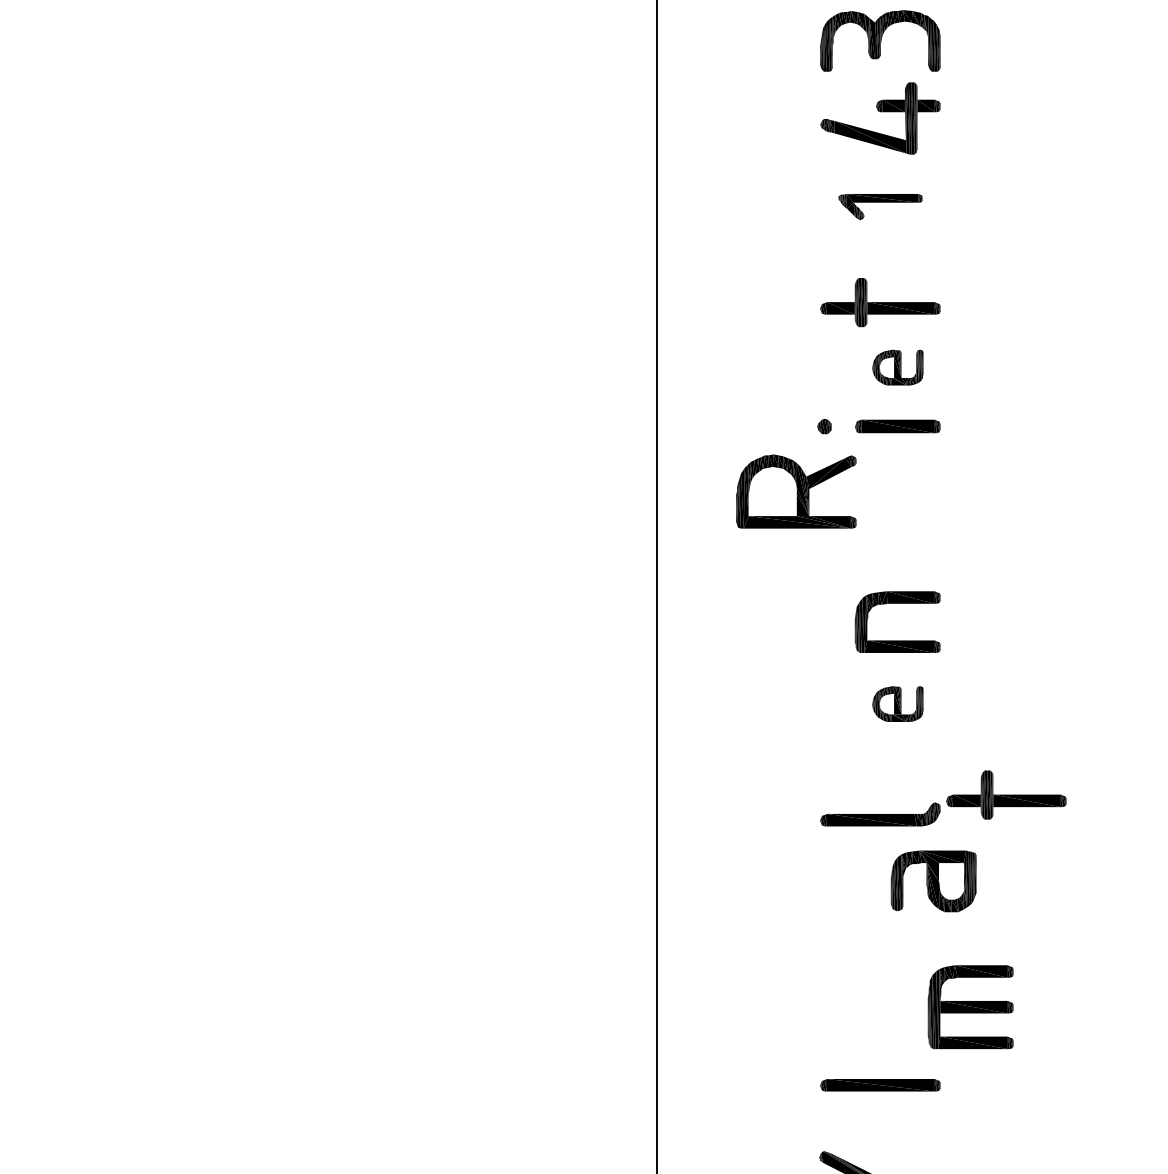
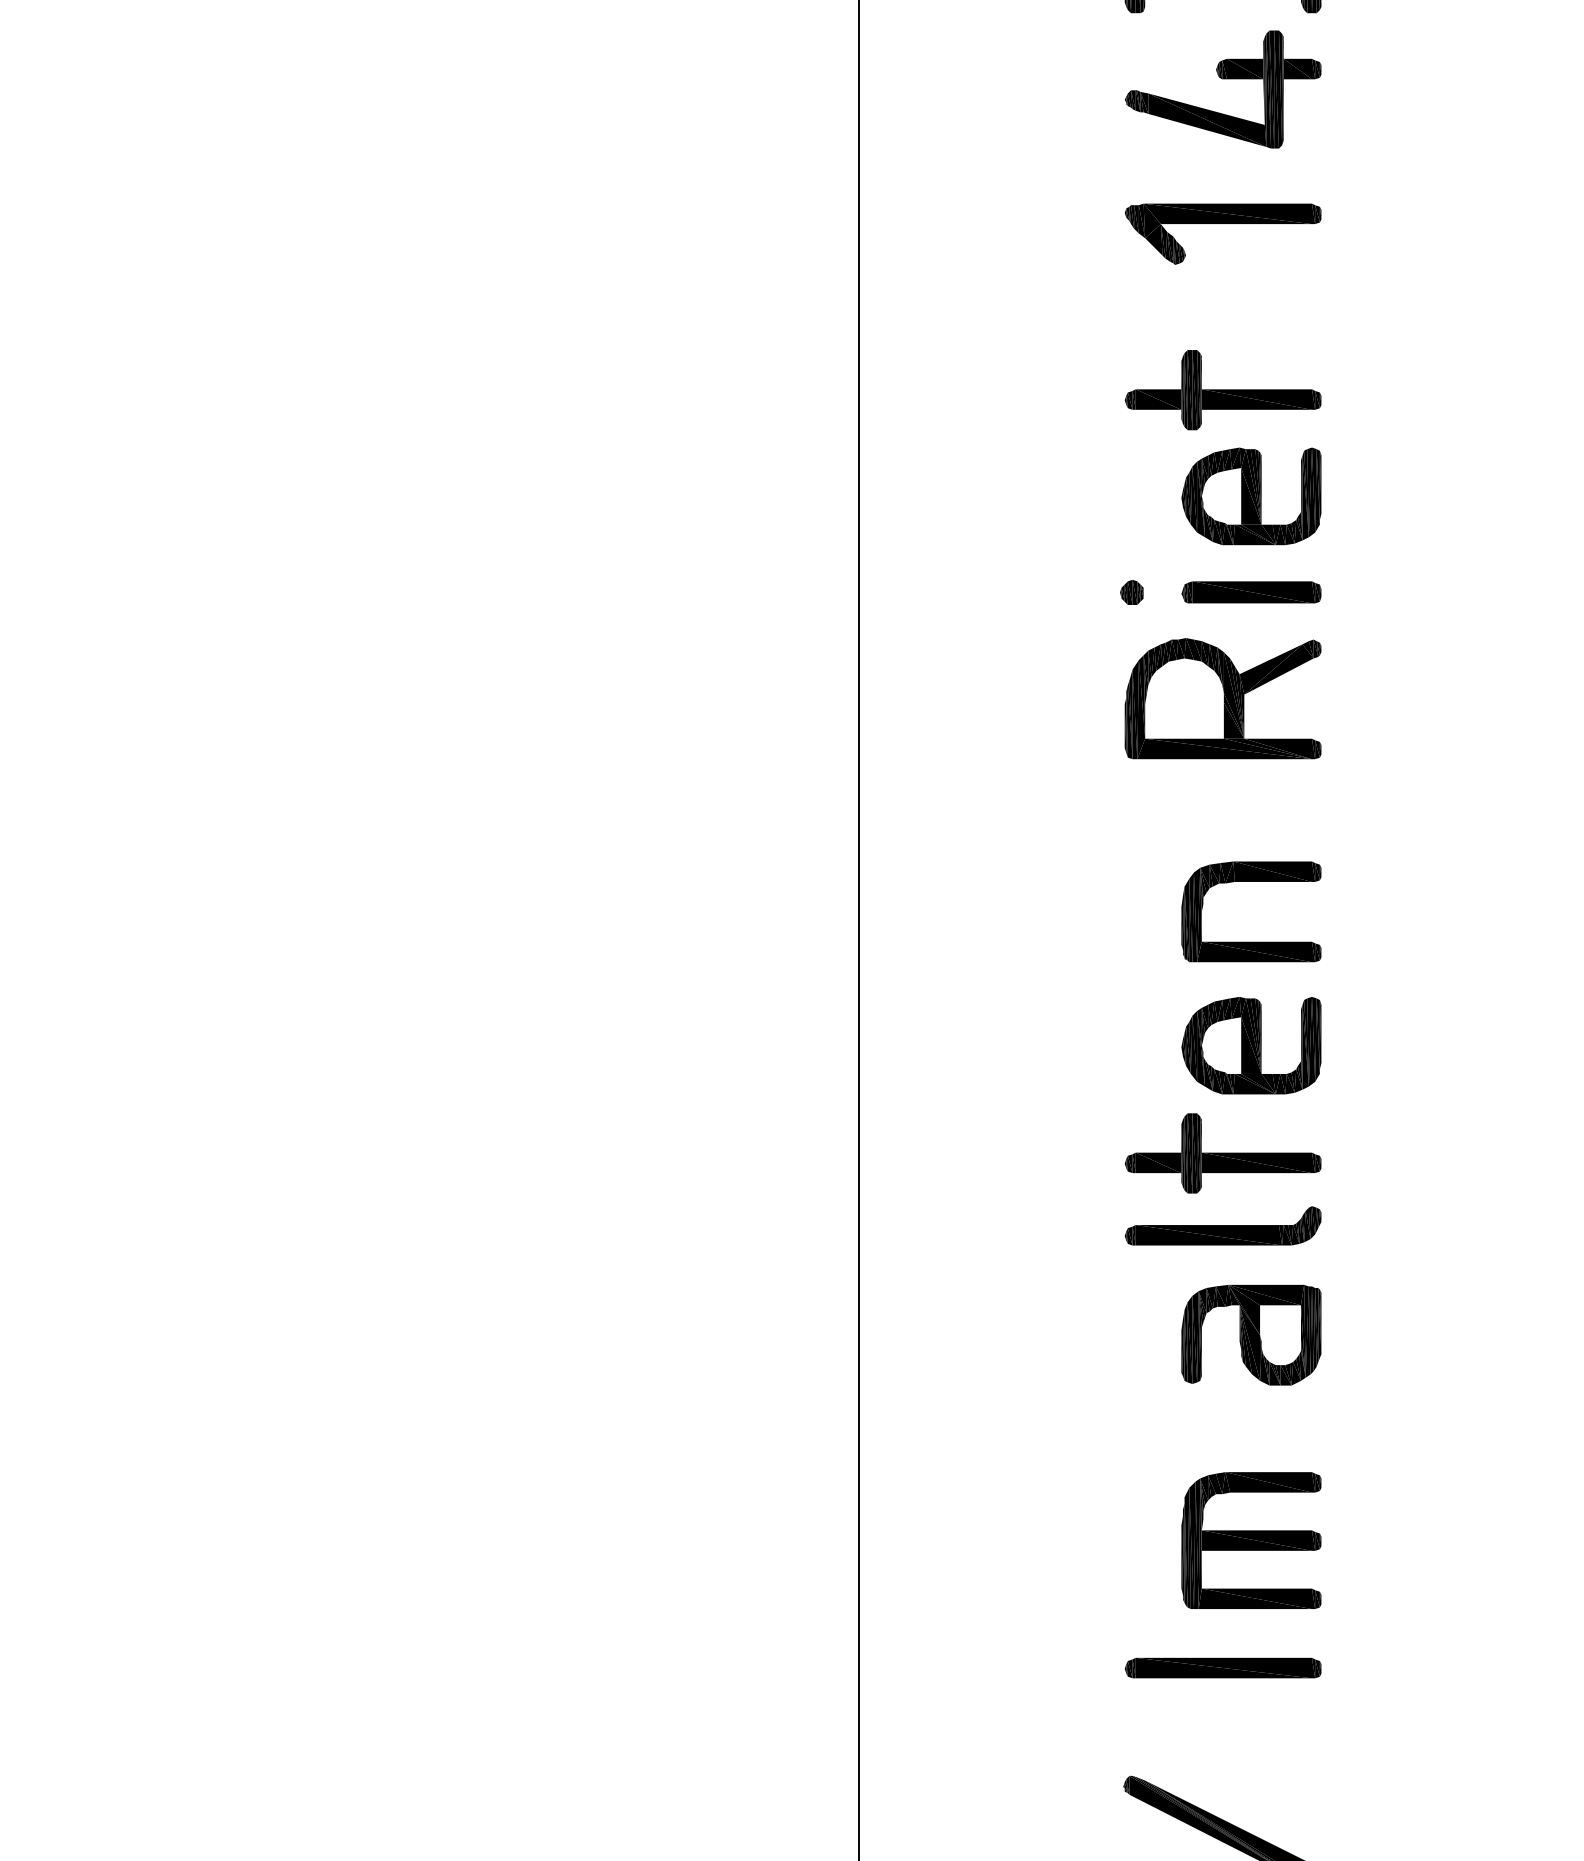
part: (880, 206) -> (1223, 233), size x1.43
part: (897, 367) -> (1251, 496), size x1.67
part: (796, 491) -> (1223, 698), moved
part: (897, 703) -> (1251, 1044), size x1.67
part: (1006, 794) -> (1223, 1152), moved
part: (933, 881) -> (1251, 1335), moved
part: (970, 1007) -> (1251, 1541), moved

